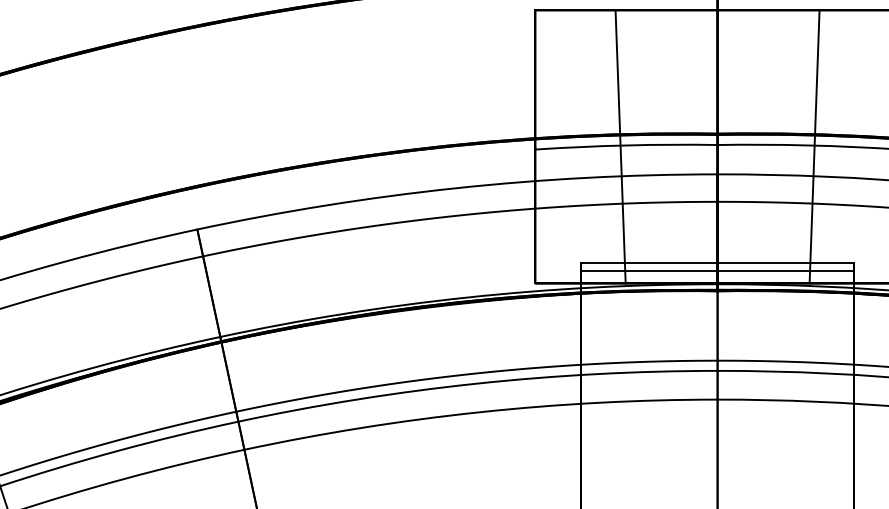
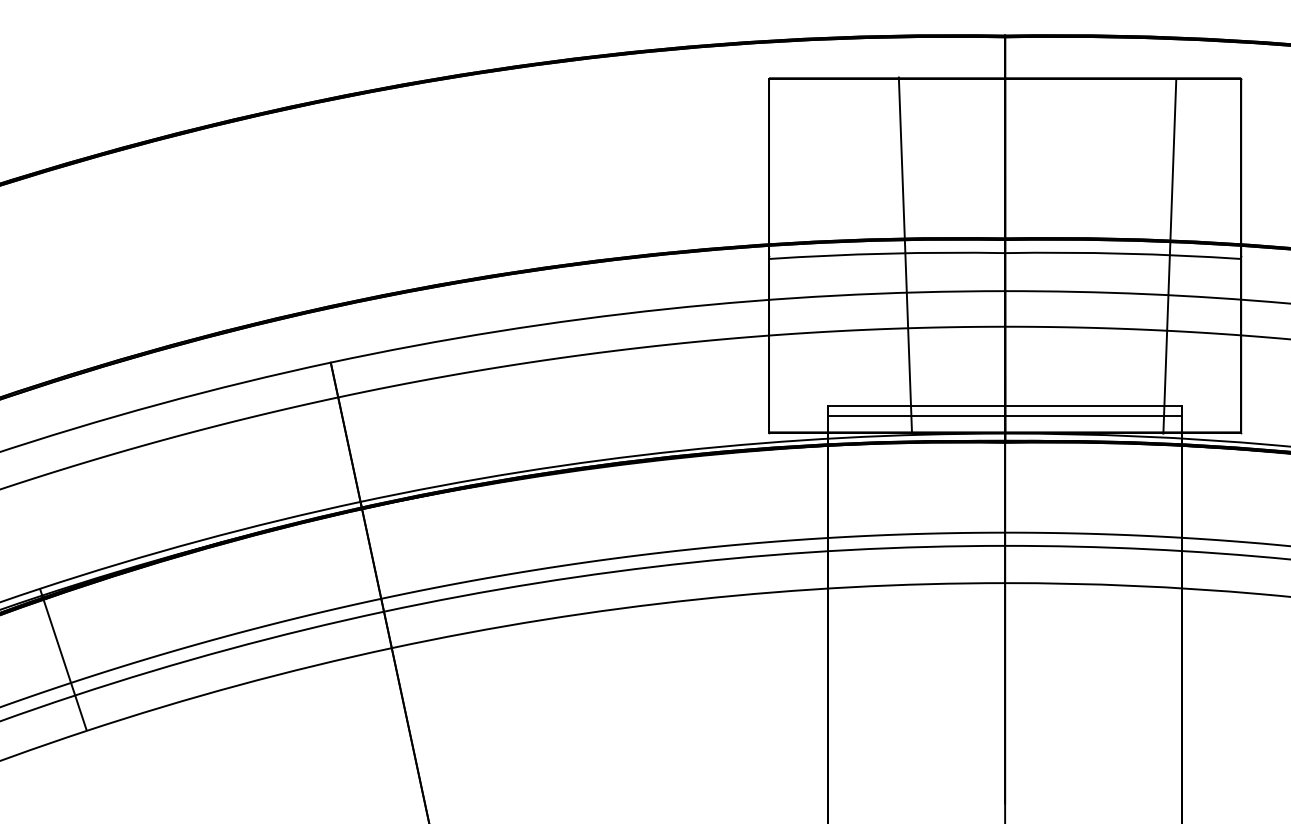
line: (619, 146) -> (904, 254), moved
line: (814, 146) -> (1169, 256), moved

